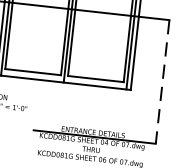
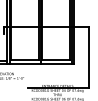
line: (161, 81) -> (88, 57), dashed -> solid

